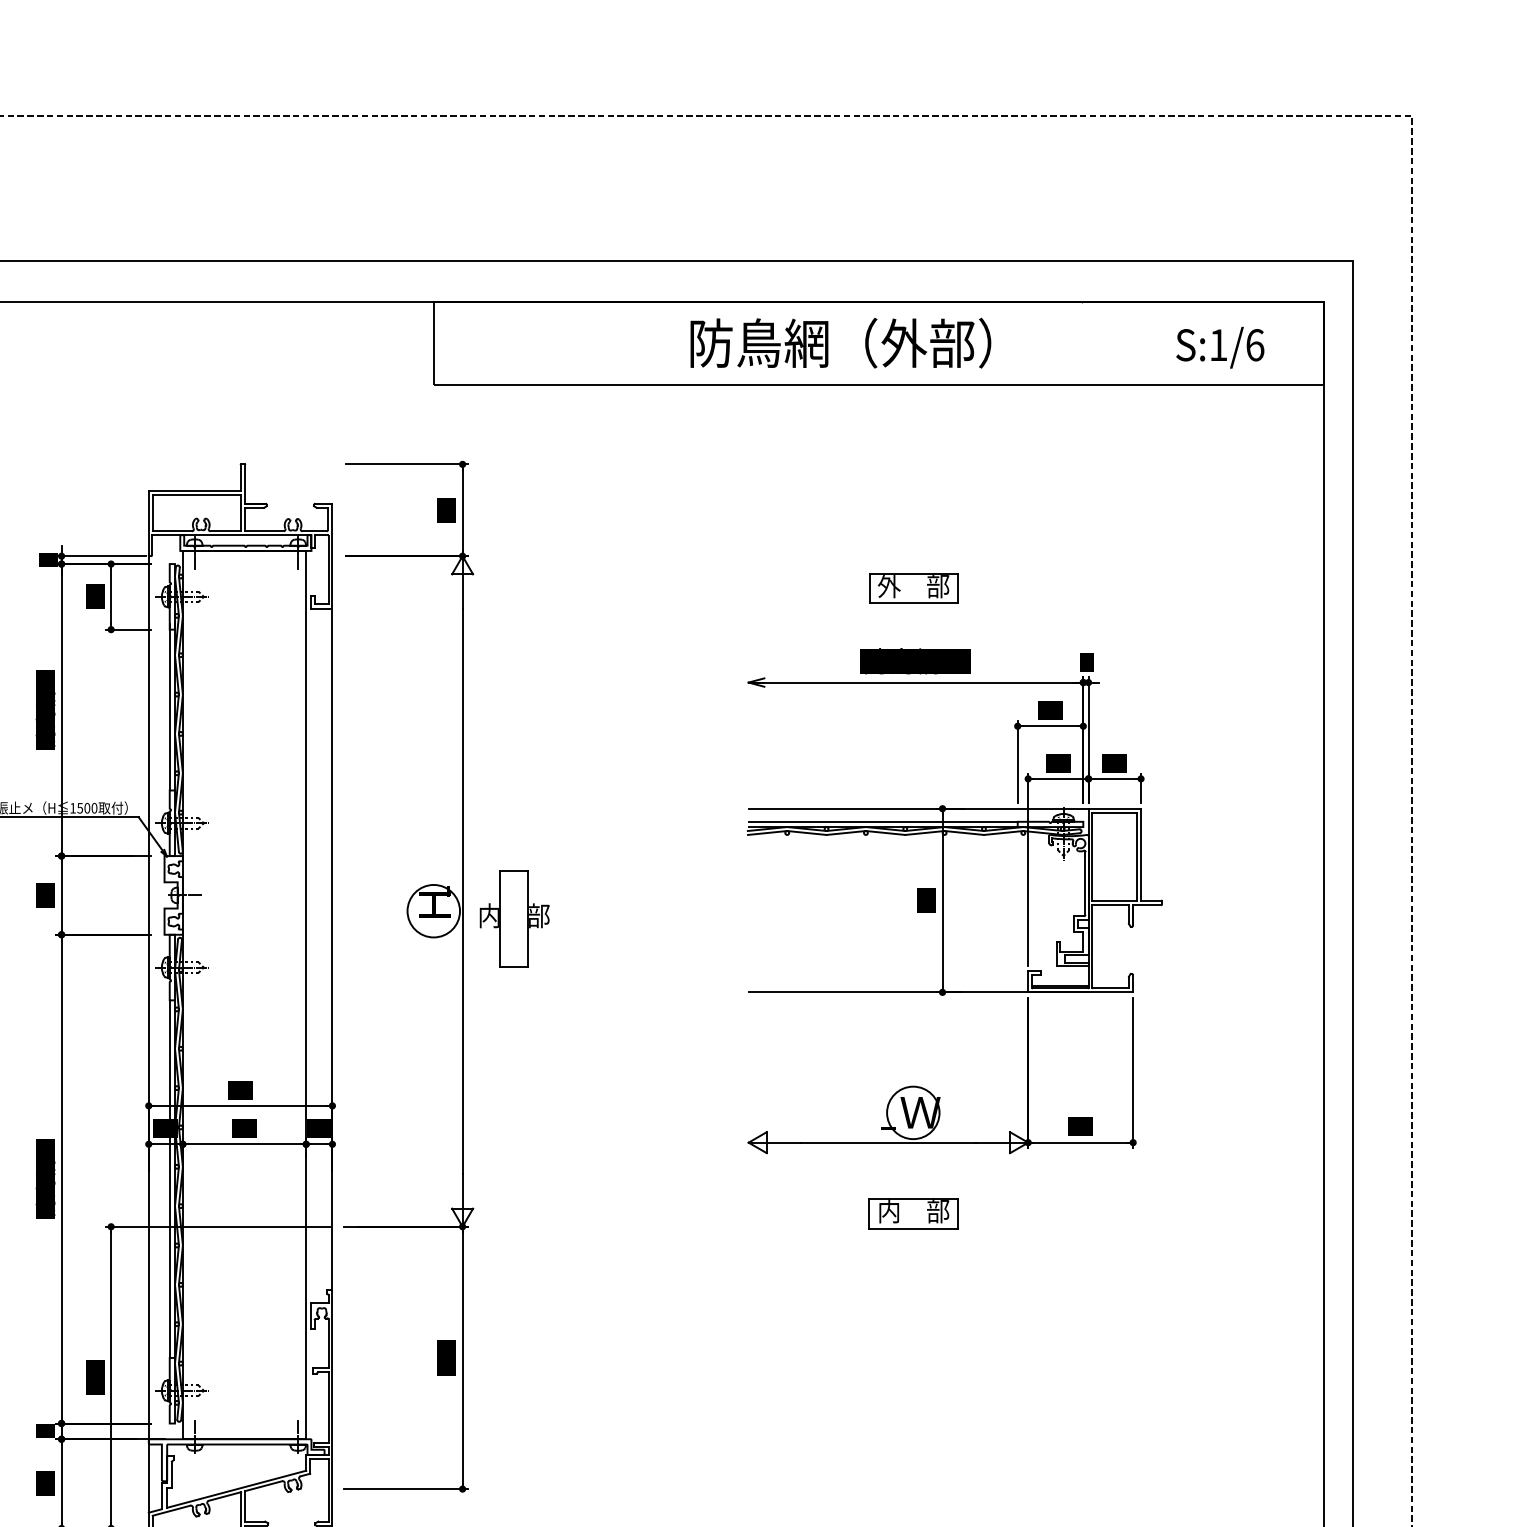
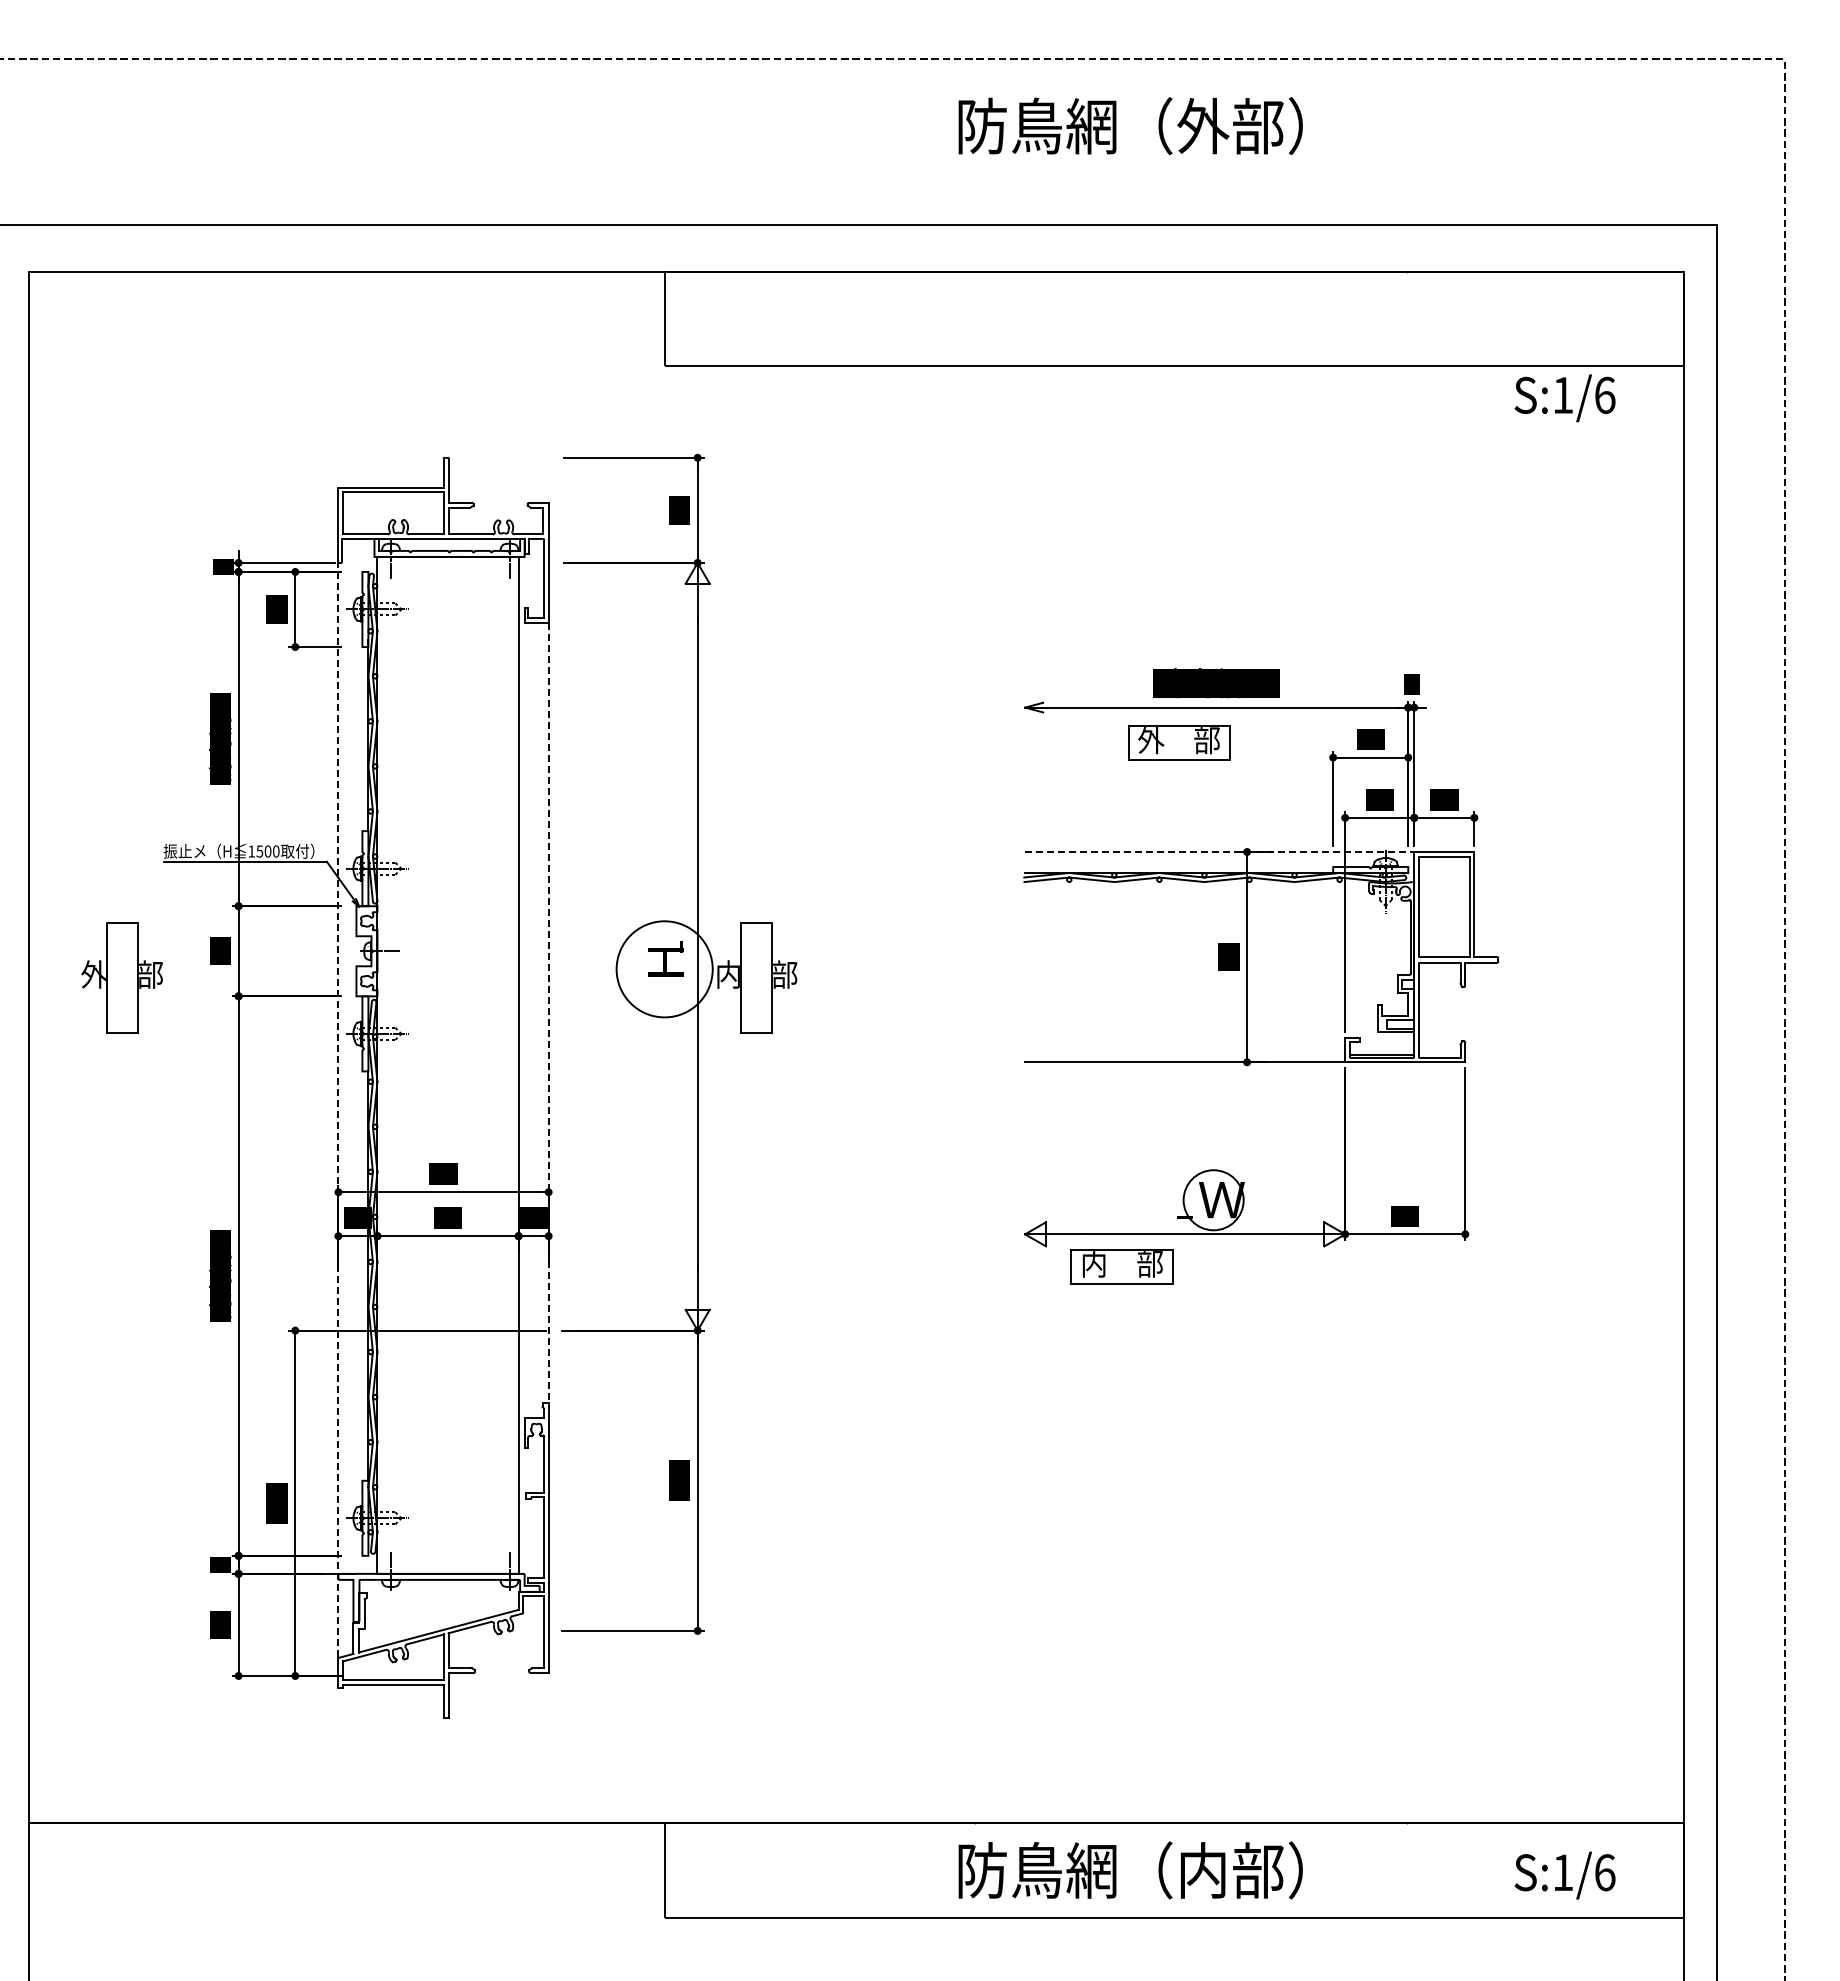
text: (840, 343) -> (1130, 126), moved
text: (1219, 347) -> (1564, 398), moved
part: (914, 588) -> (1179, 742), moved
line: (169, 707) -> (362, 736), removed
line: (918, 809) -> (1219, 852), solid -> dashed
line: (883, 822) -> (1179, 867), removed
circle: (433, 911) -> (664, 969), size x1.6
line: (332, 949) -> (548, 1013), solid -> dashed
line: (148, 1033) -> (338, 1109), solid -> dashed
line: (169, 1178) -> (362, 1275), removed
part: (913, 1213) -> (1121, 1266), moved

